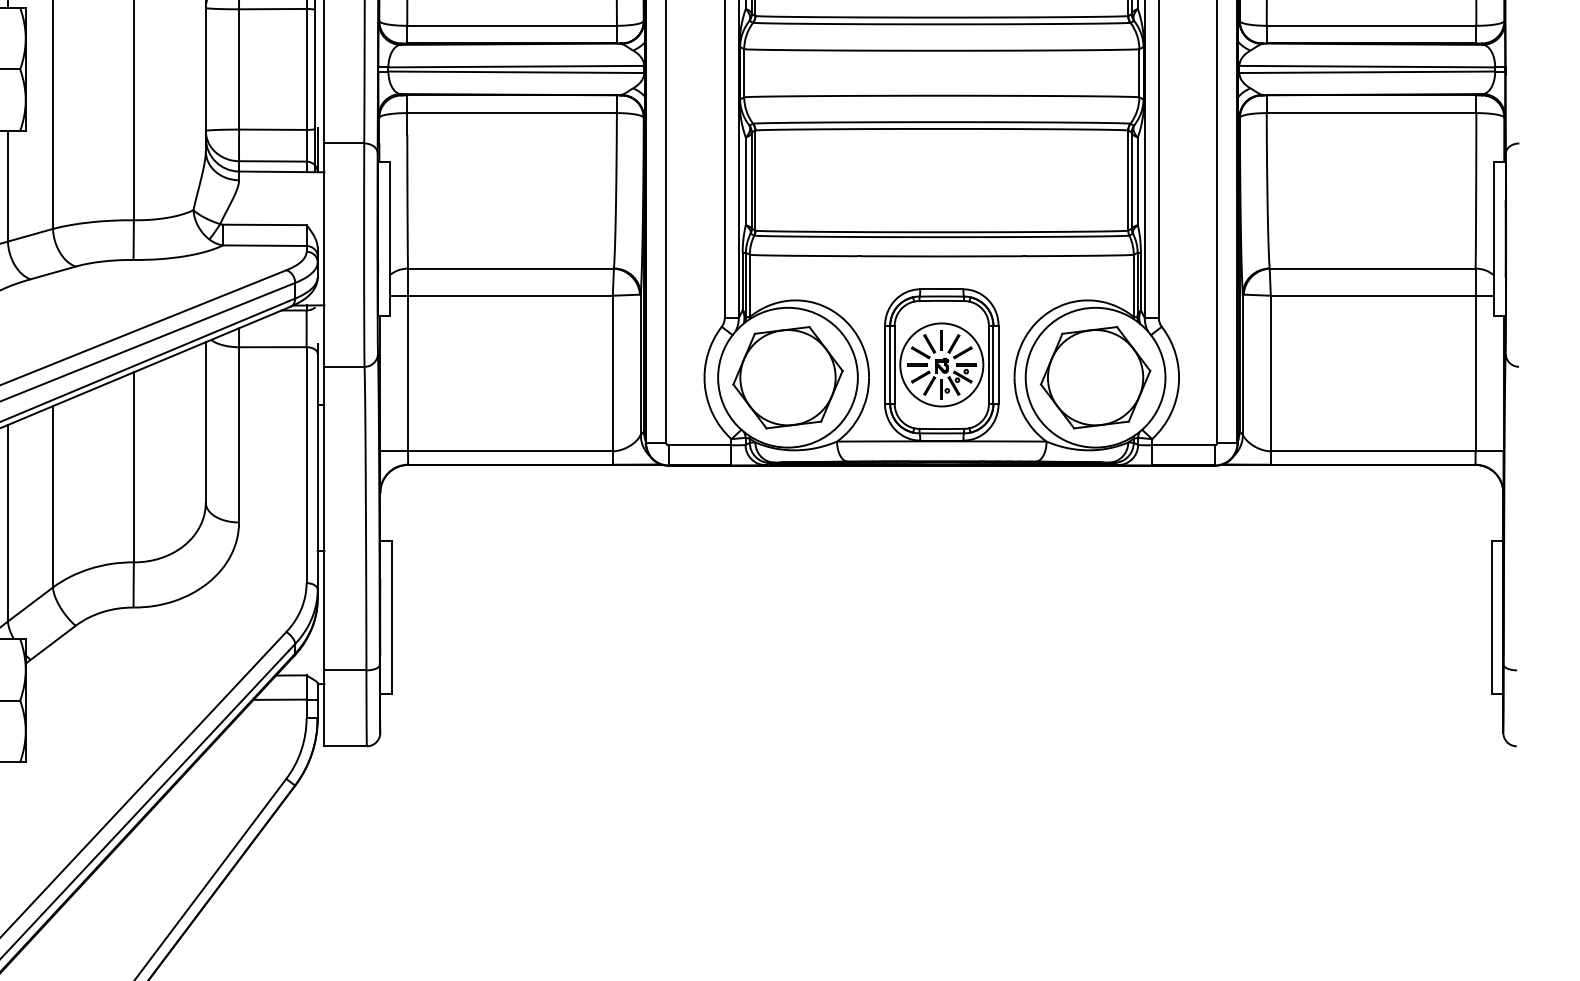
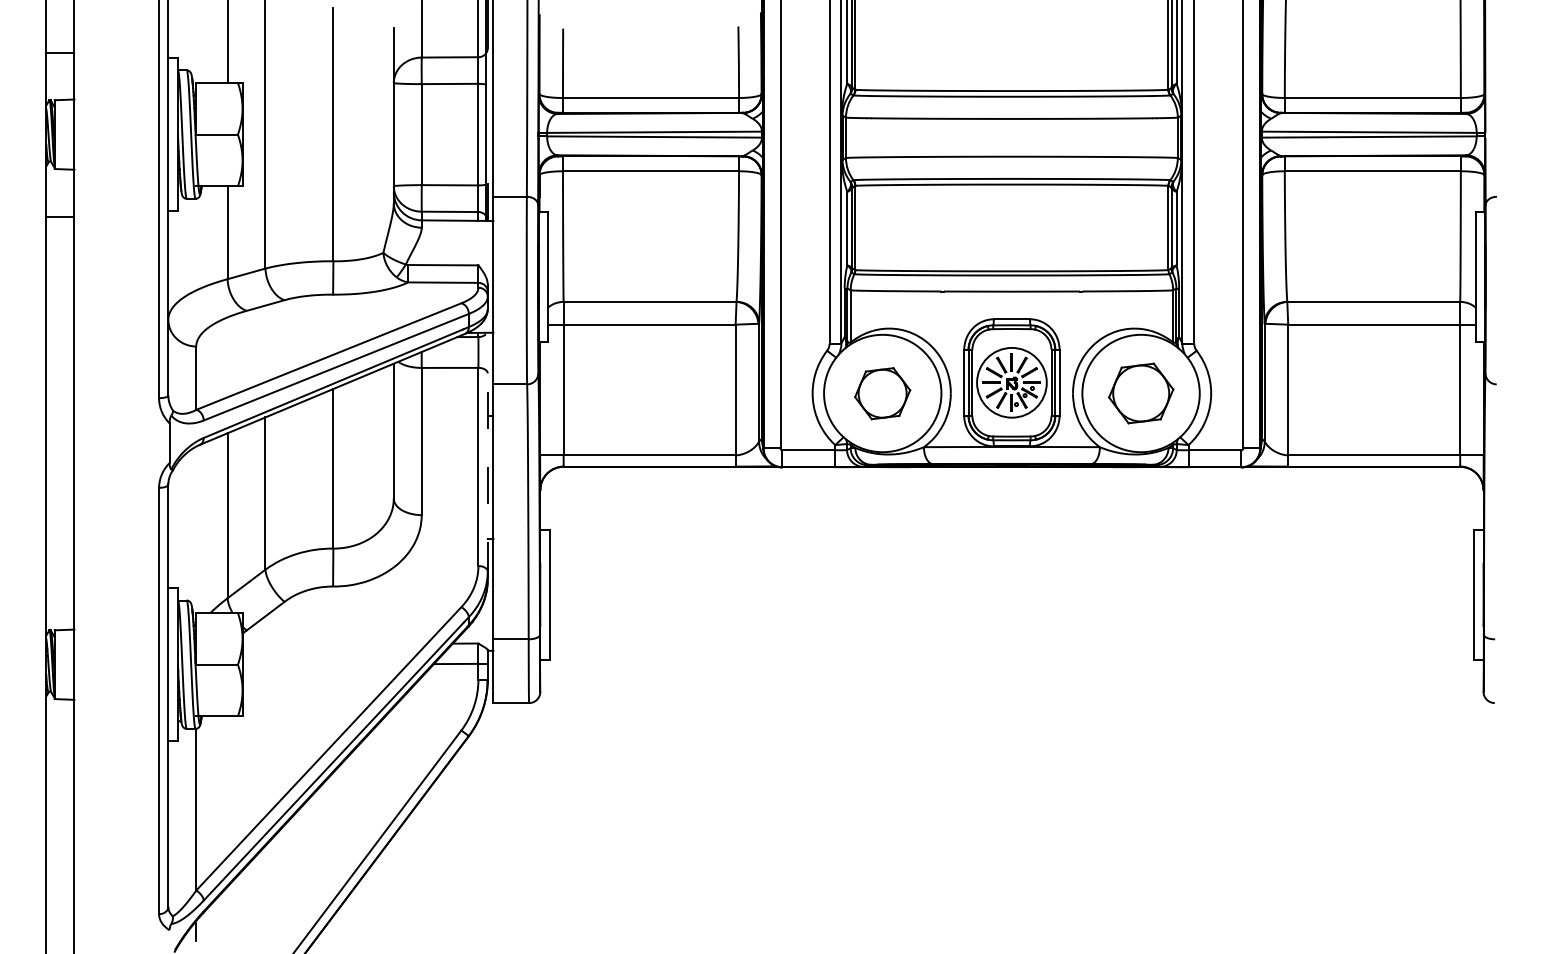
part: (787, 377) -> (882, 393), size x0.6
part: (1096, 377) -> (1141, 393), size x0.7
line: (317, 470) -> (487, 471), solid -> dashed

